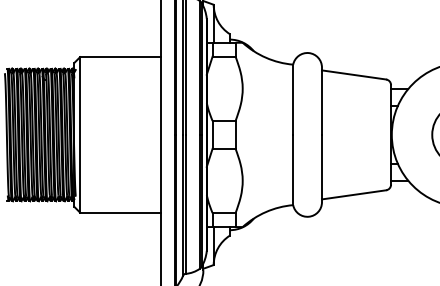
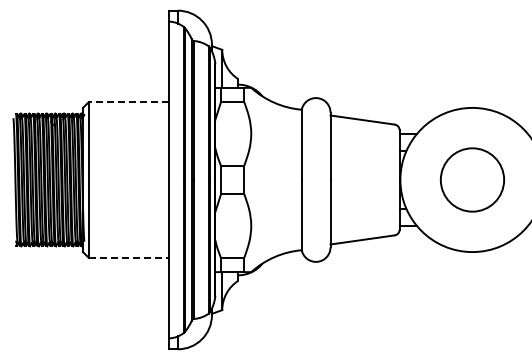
line: (119, 57) -> (128, 102), solid -> dashed
line: (120, 212) -> (129, 257), solid -> dashed

